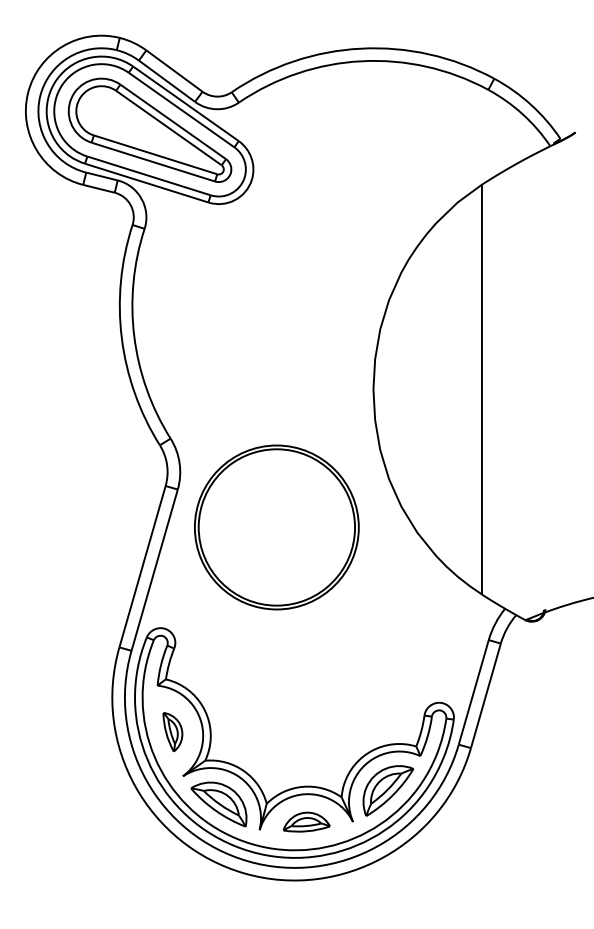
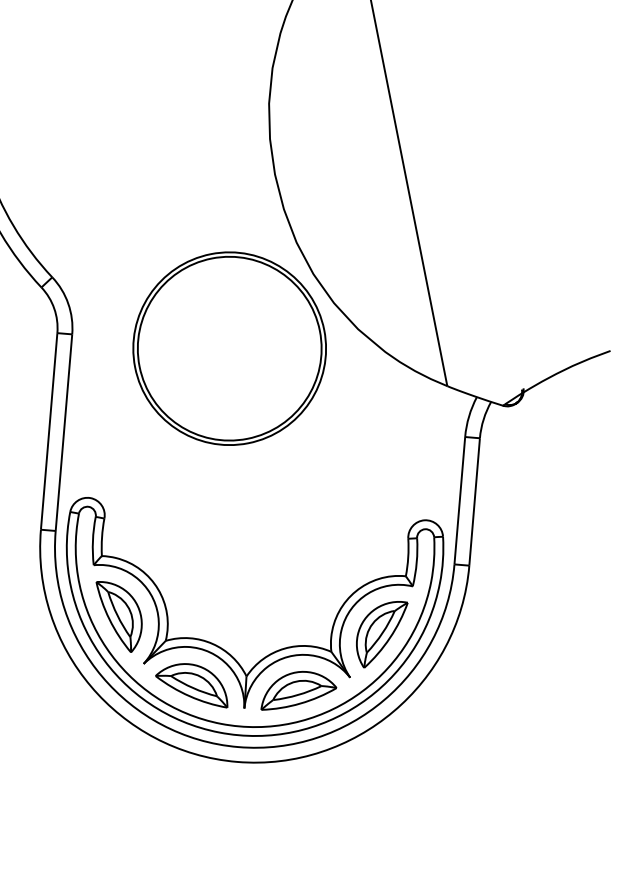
part: (276, 527) -> (229, 348), moved
part: (172, 731) -> (121, 614), size x1.67
part: (306, 821) -> (296, 687), size x1.43

